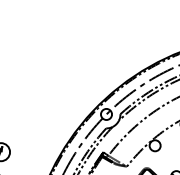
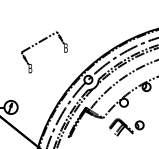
part: (39, 64) -> (39, 43), added

